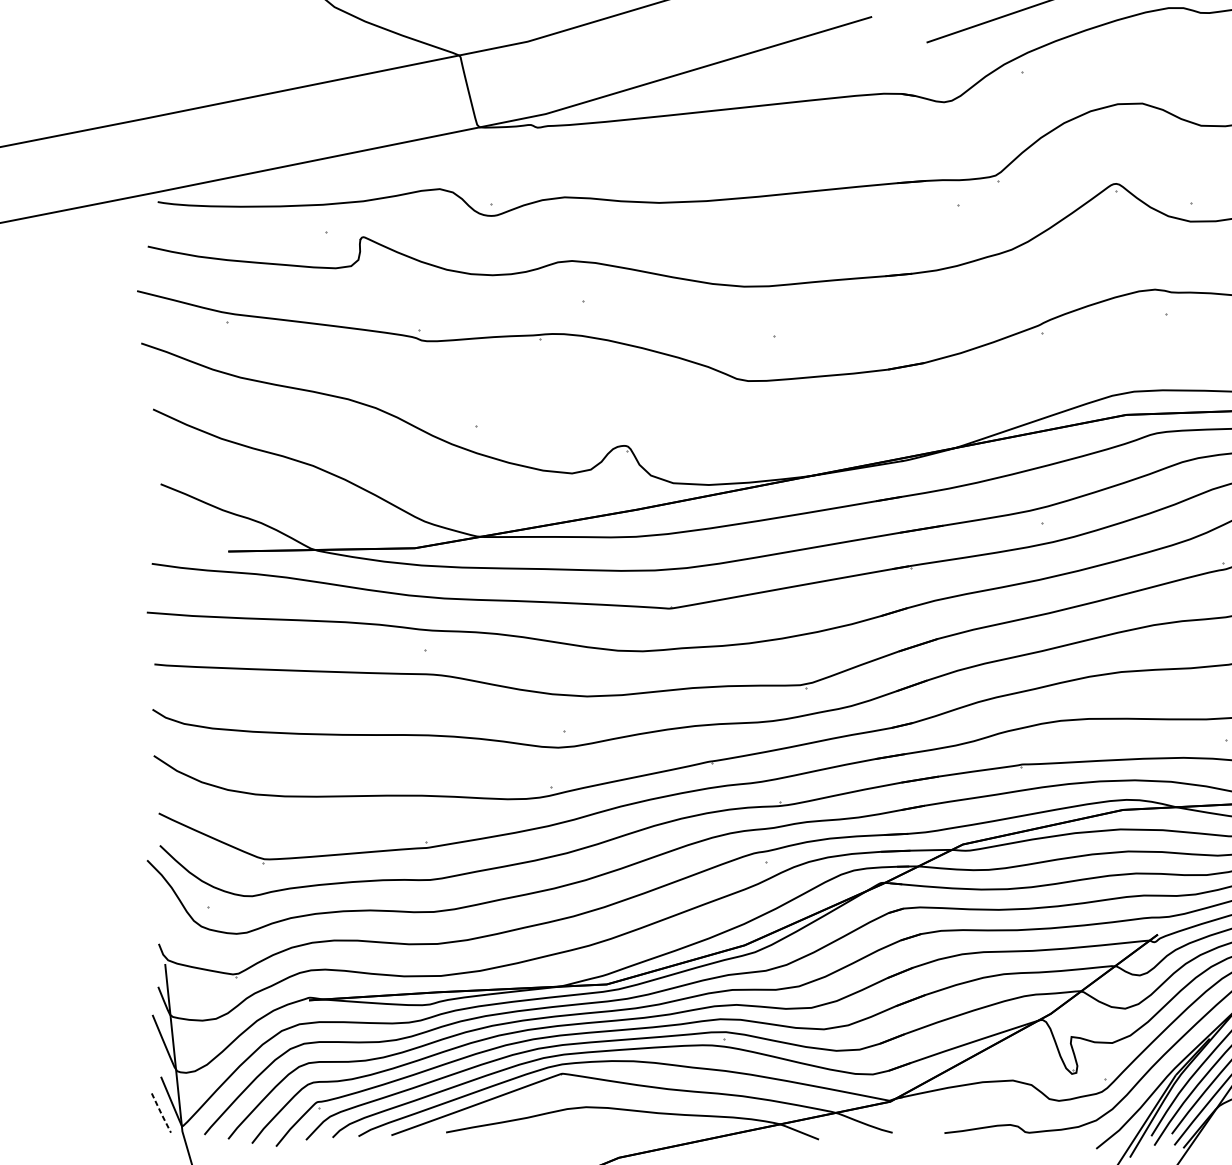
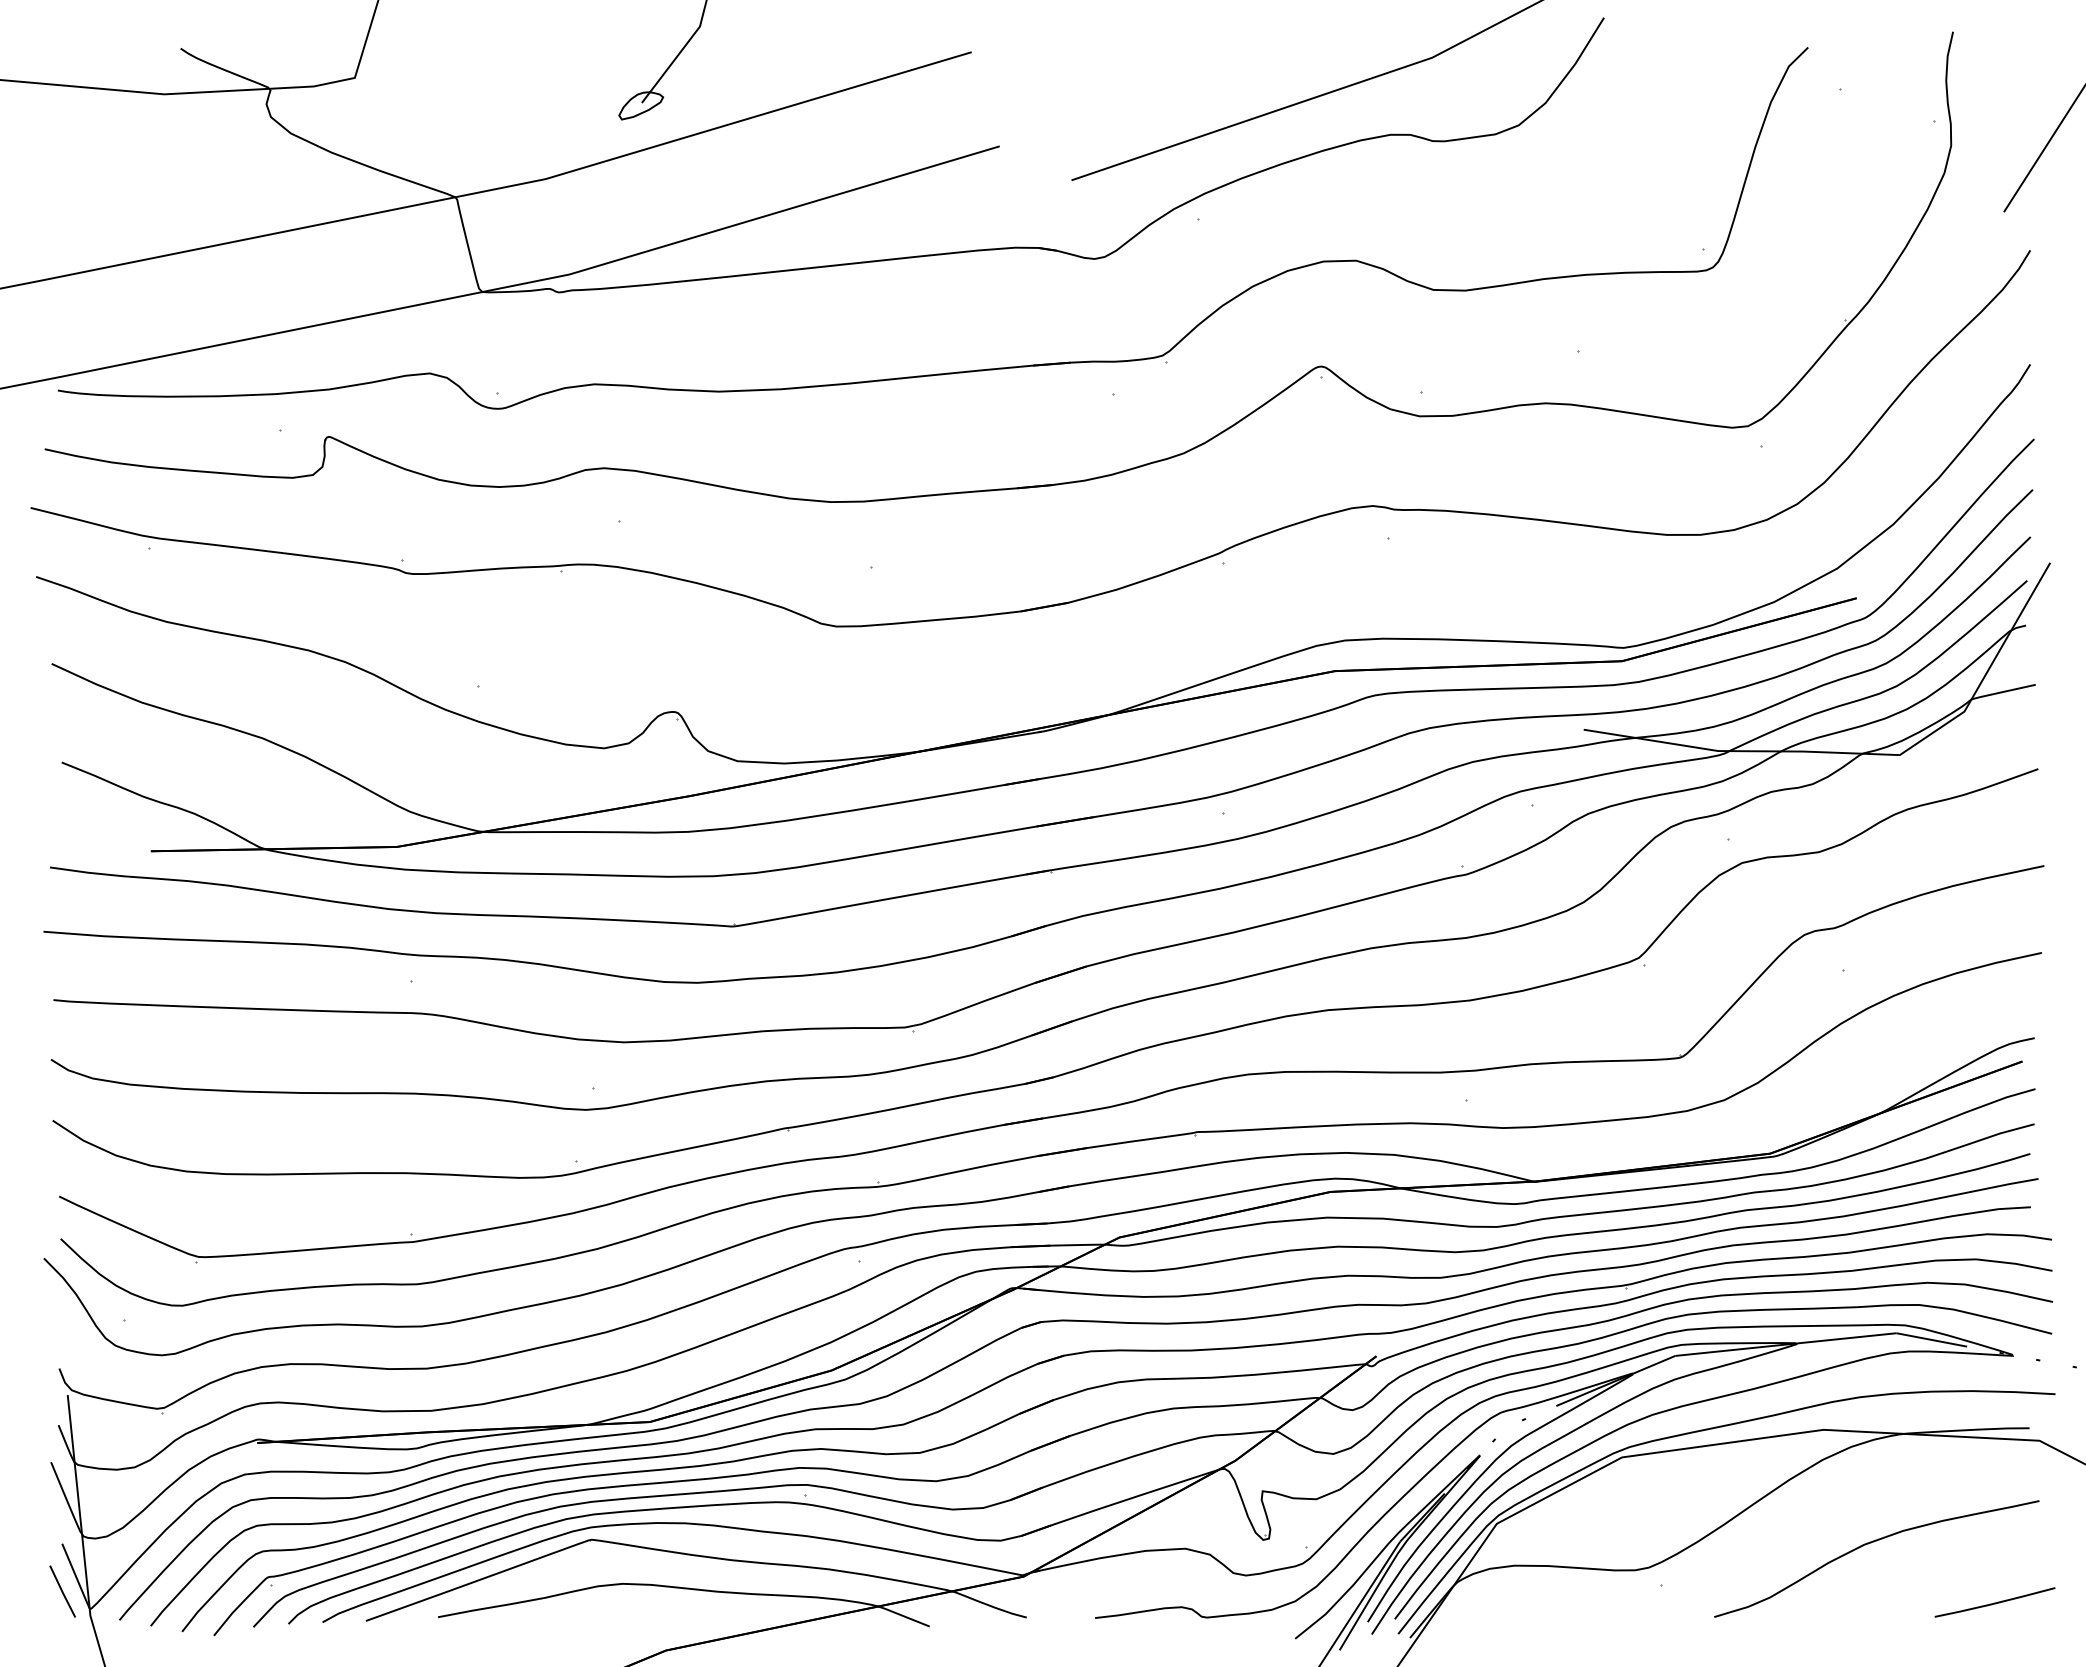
line: (161, 1113) -> (62, 1592), dashed -> solid

